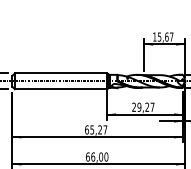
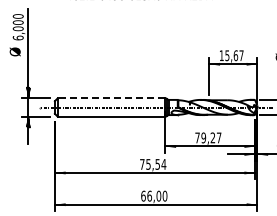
line: (60, 73) -> (111, 98), solid -> dashed
text: (134, 106) -> (197, 137), 29,27 -> 79,27
text: (96, 129) -> (153, 164), 65,27 -> 75,54

